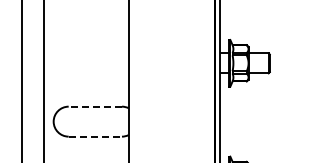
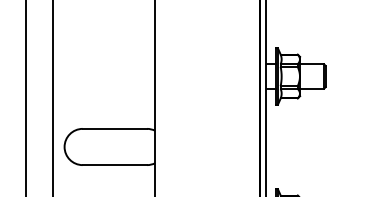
line: (95, 106) -> (115, 128), dashed -> solid
line: (95, 136) -> (115, 164), dashed -> solid

